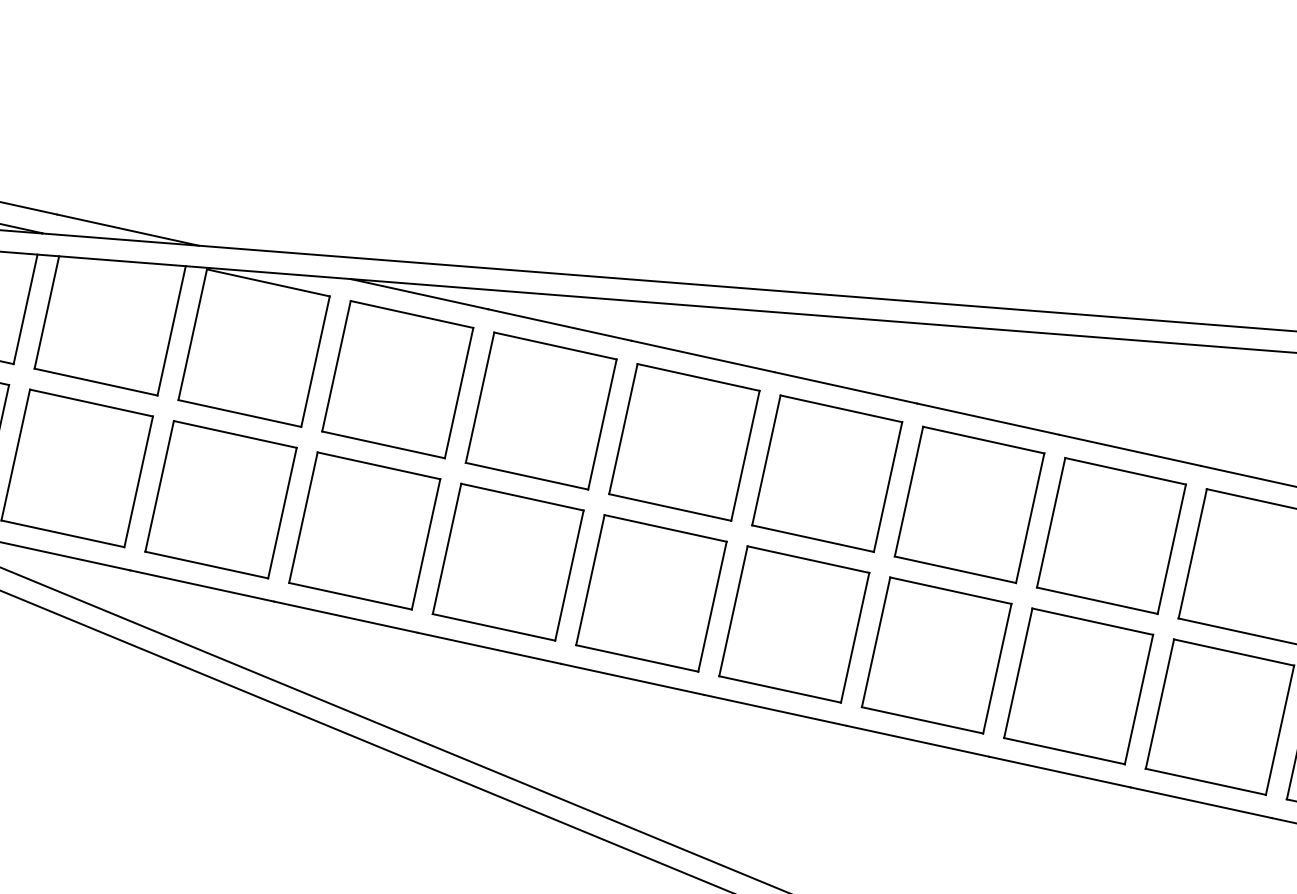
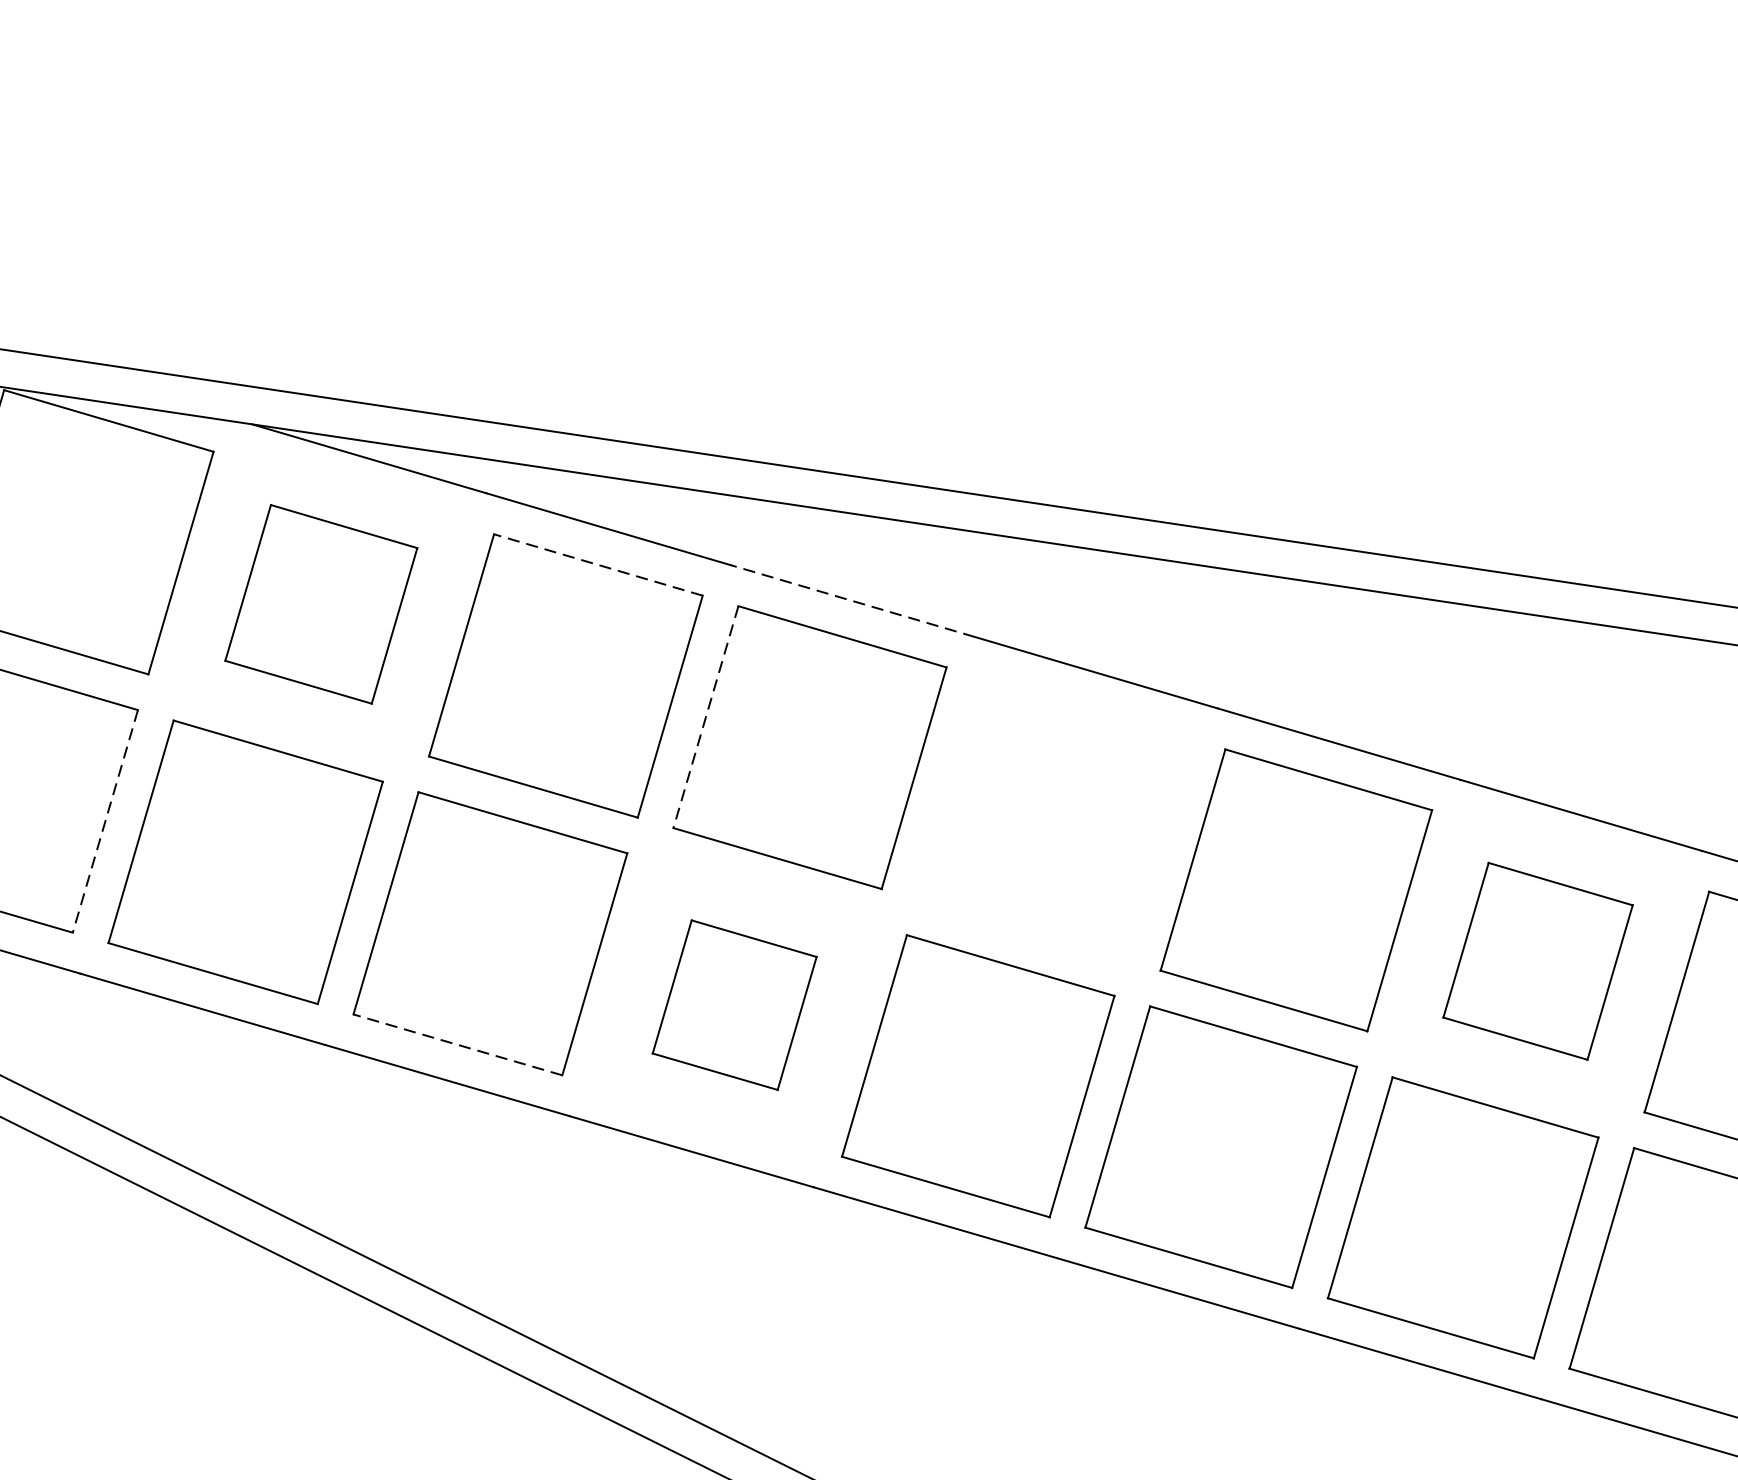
line: (555, 345) -> (598, 564), solid -> dashed
line: (702, 356) -> (851, 600), solid -> dashed
part: (397, 379) -> (320, 603), size x0.7
line: (623, 429) -> (706, 717), solid -> dashed
part: (827, 473) -> (1054, 818), removed
line: (282, 513) -> (105, 822), solid -> dashed
part: (1110, 535) -> (1536, 960), size x0.7
part: (651, 593) -> (734, 1005), size x0.6
line: (494, 627) -> (458, 1045), solid -> dashed

